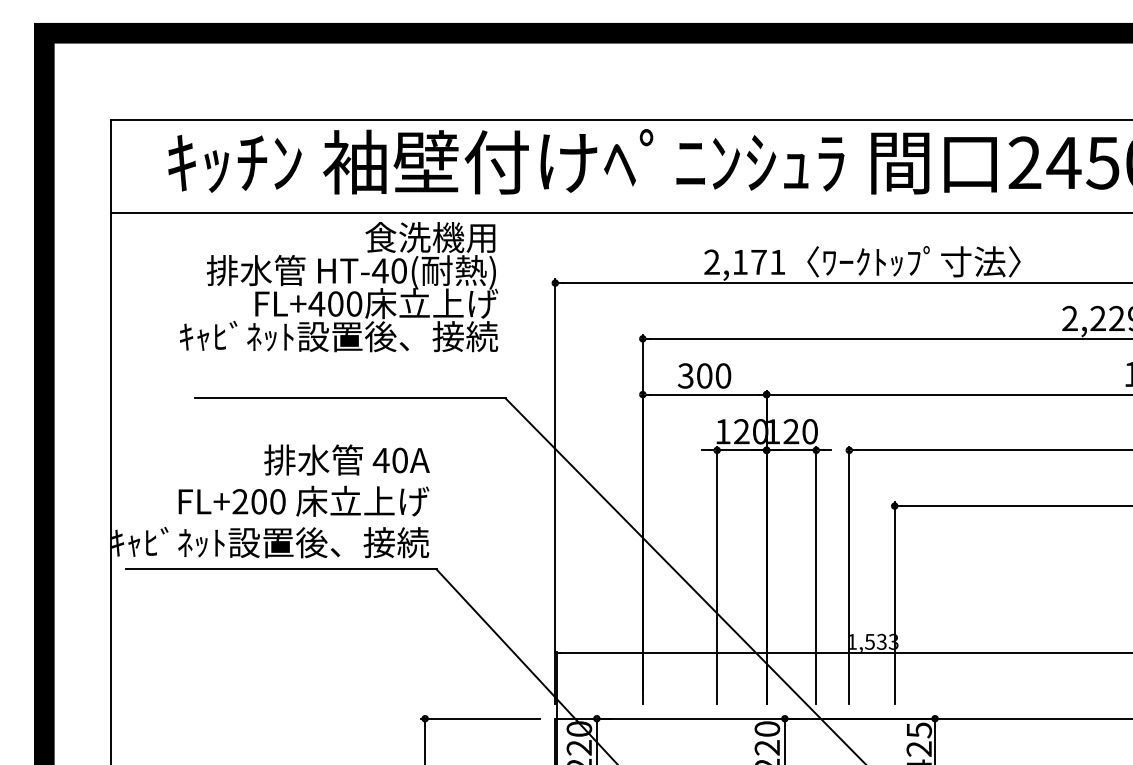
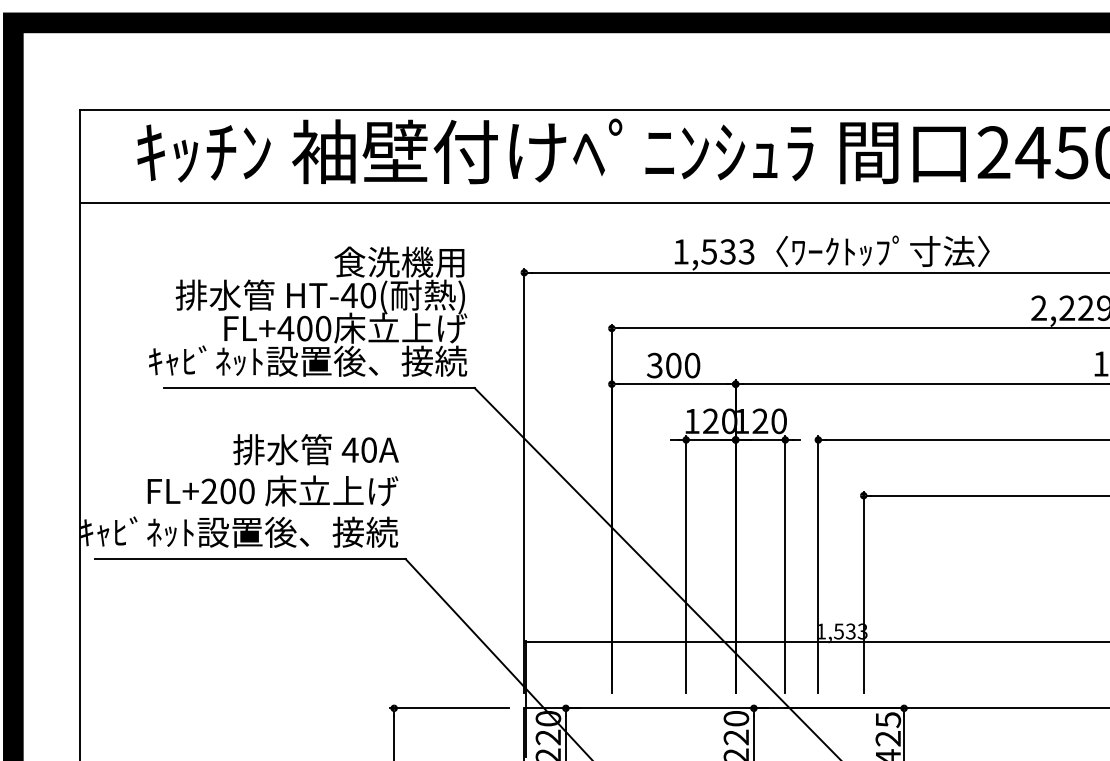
text: (744, 262) -> (713, 252), 2,171 -> 1,533
text: (339, 287) -> (308, 312), moved

